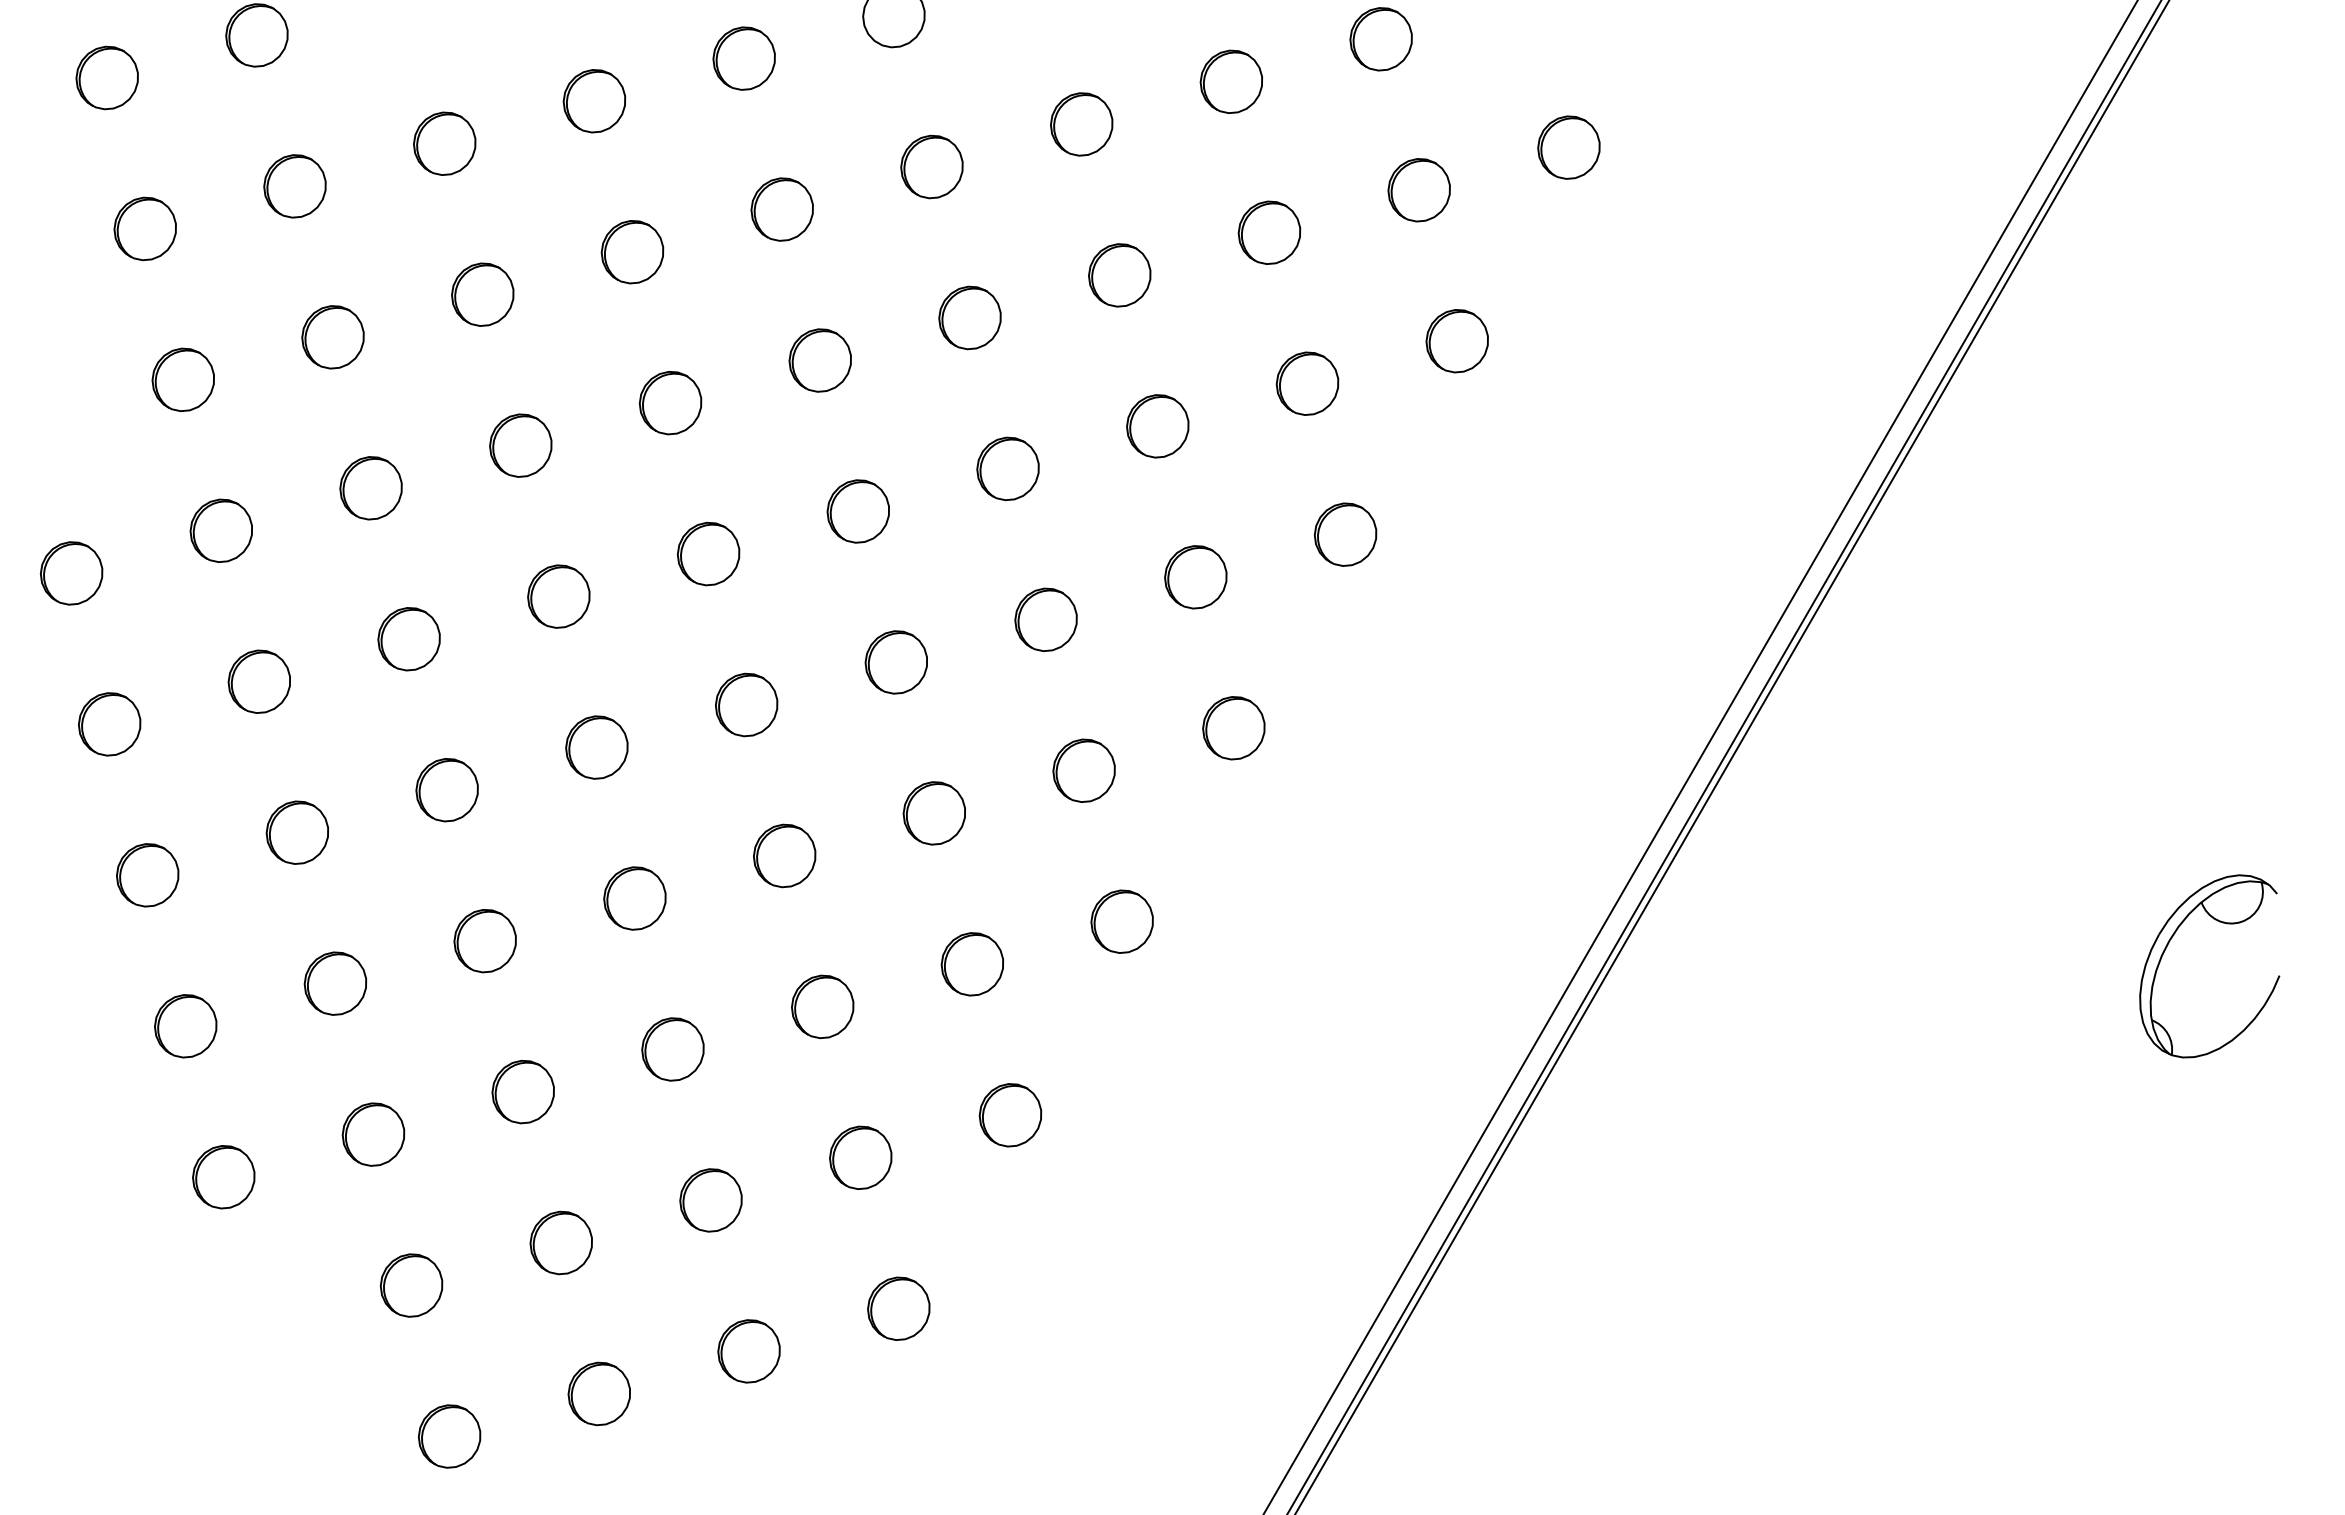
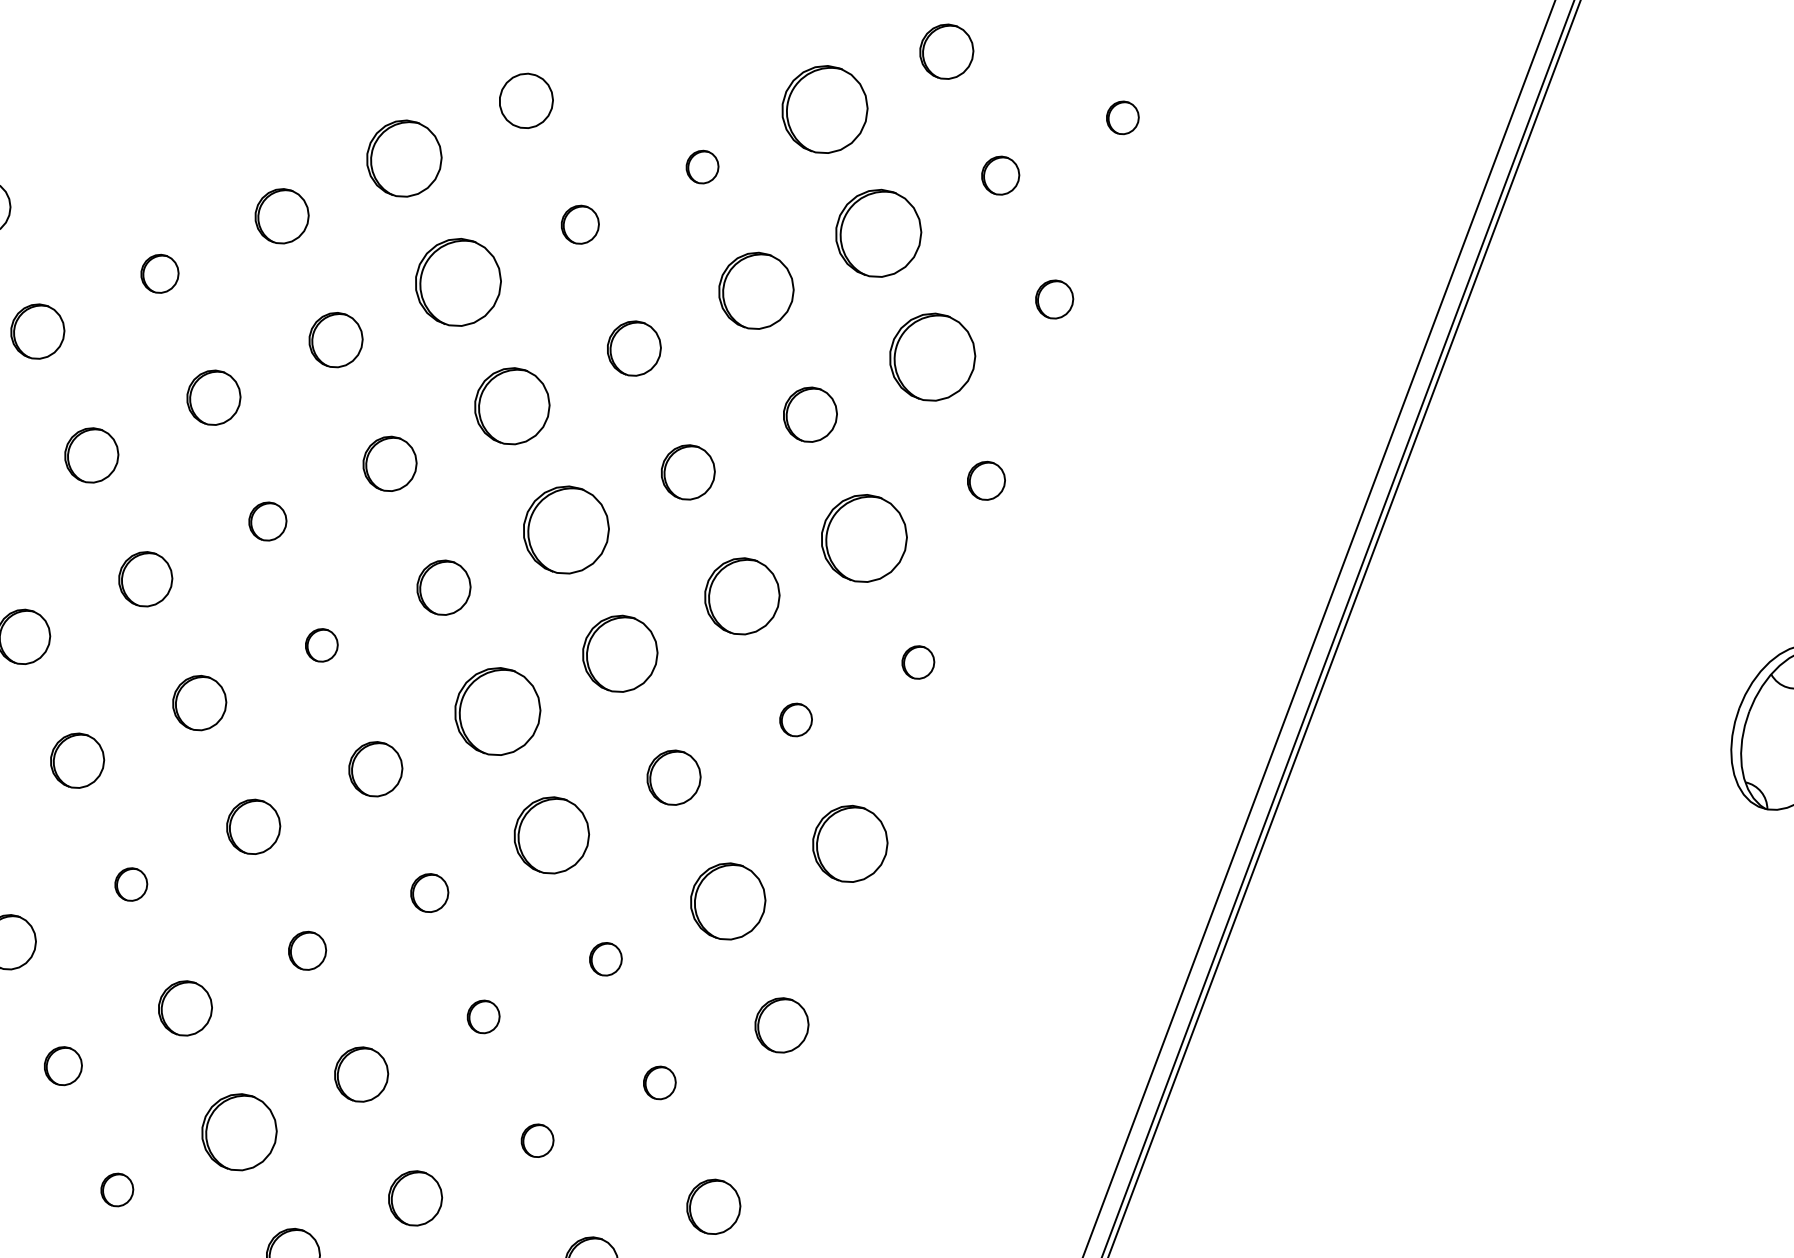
part: (743, 58) -> (403, 158), size x1.4
part: (1230, 81) -> (823, 109), size x1.6
part: (1081, 124) -> (702, 167), size x0.6
part: (444, 143) -> (159, 273), size x0.7
part: (1568, 147) -> (1122, 117), size x0.6
part: (931, 166) -> (579, 224), size x0.7
part: (1418, 190) -> (1000, 175), size x0.7
part: (781, 209) -> (457, 282), size x1.6
part: (1269, 232) -> (878, 233), size x1.6
part: (1119, 275) -> (756, 291), size x1.4
part: (1456, 341) -> (1054, 299), size x0.7
part: (819, 360) -> (511, 406), size x1.4
part: (1307, 383) -> (932, 356), size x1.6
part: (520, 445) -> (267, 521), size x0.7
part: (857, 511) -> (565, 530), size x1.6
part: (1345, 534) -> (986, 480), size x0.7
part: (1195, 577) -> (864, 538), size x1.6
part: (558, 596) -> (321, 645), size x0.6
part: (1045, 619) -> (741, 596), size x1.4
part: (895, 662) -> (619, 654), size x1.4
part: (746, 704) -> (497, 711), size x1.6
part: (1233, 728) -> (917, 662), size x0.6
part: (1083, 770) -> (795, 719), size x0.6
part: (296, 832) -> (130, 884), size x0.6
part: (784, 855) -> (551, 835), size x1.4
part: (634, 898) -> (429, 893), size x0.7
part: (1121, 921) -> (849, 843), size x1.4
part: (484, 941) -> (306, 951), size x0.7
part: (971, 964) -> (727, 901), size x1.4
part: (822, 1006) -> (605, 958), size x0.6
part: (185, 1026) -> (63, 1066), size x0.7
part: (672, 1049) -> (483, 1017), size x0.6
part: (373, 1134) -> (239, 1132), size x1.4
part: (860, 1157) -> (659, 1082), size x0.6
part: (223, 1177) -> (116, 1190), size x0.6
part: (710, 1200) -> (537, 1140), size x0.6

